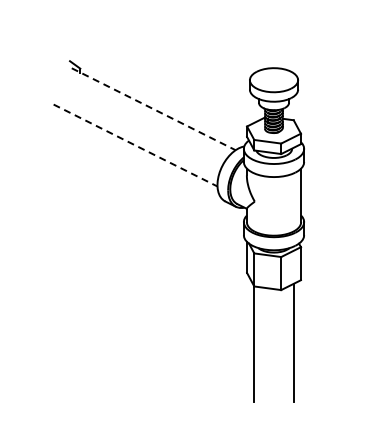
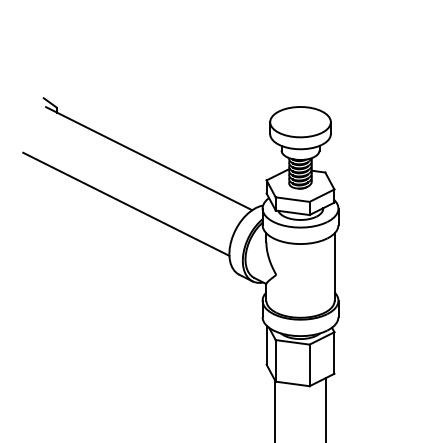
line: (153, 109) -> (148, 159), dashed -> solid
line: (135, 145) -> (126, 204), dashed -> solid

